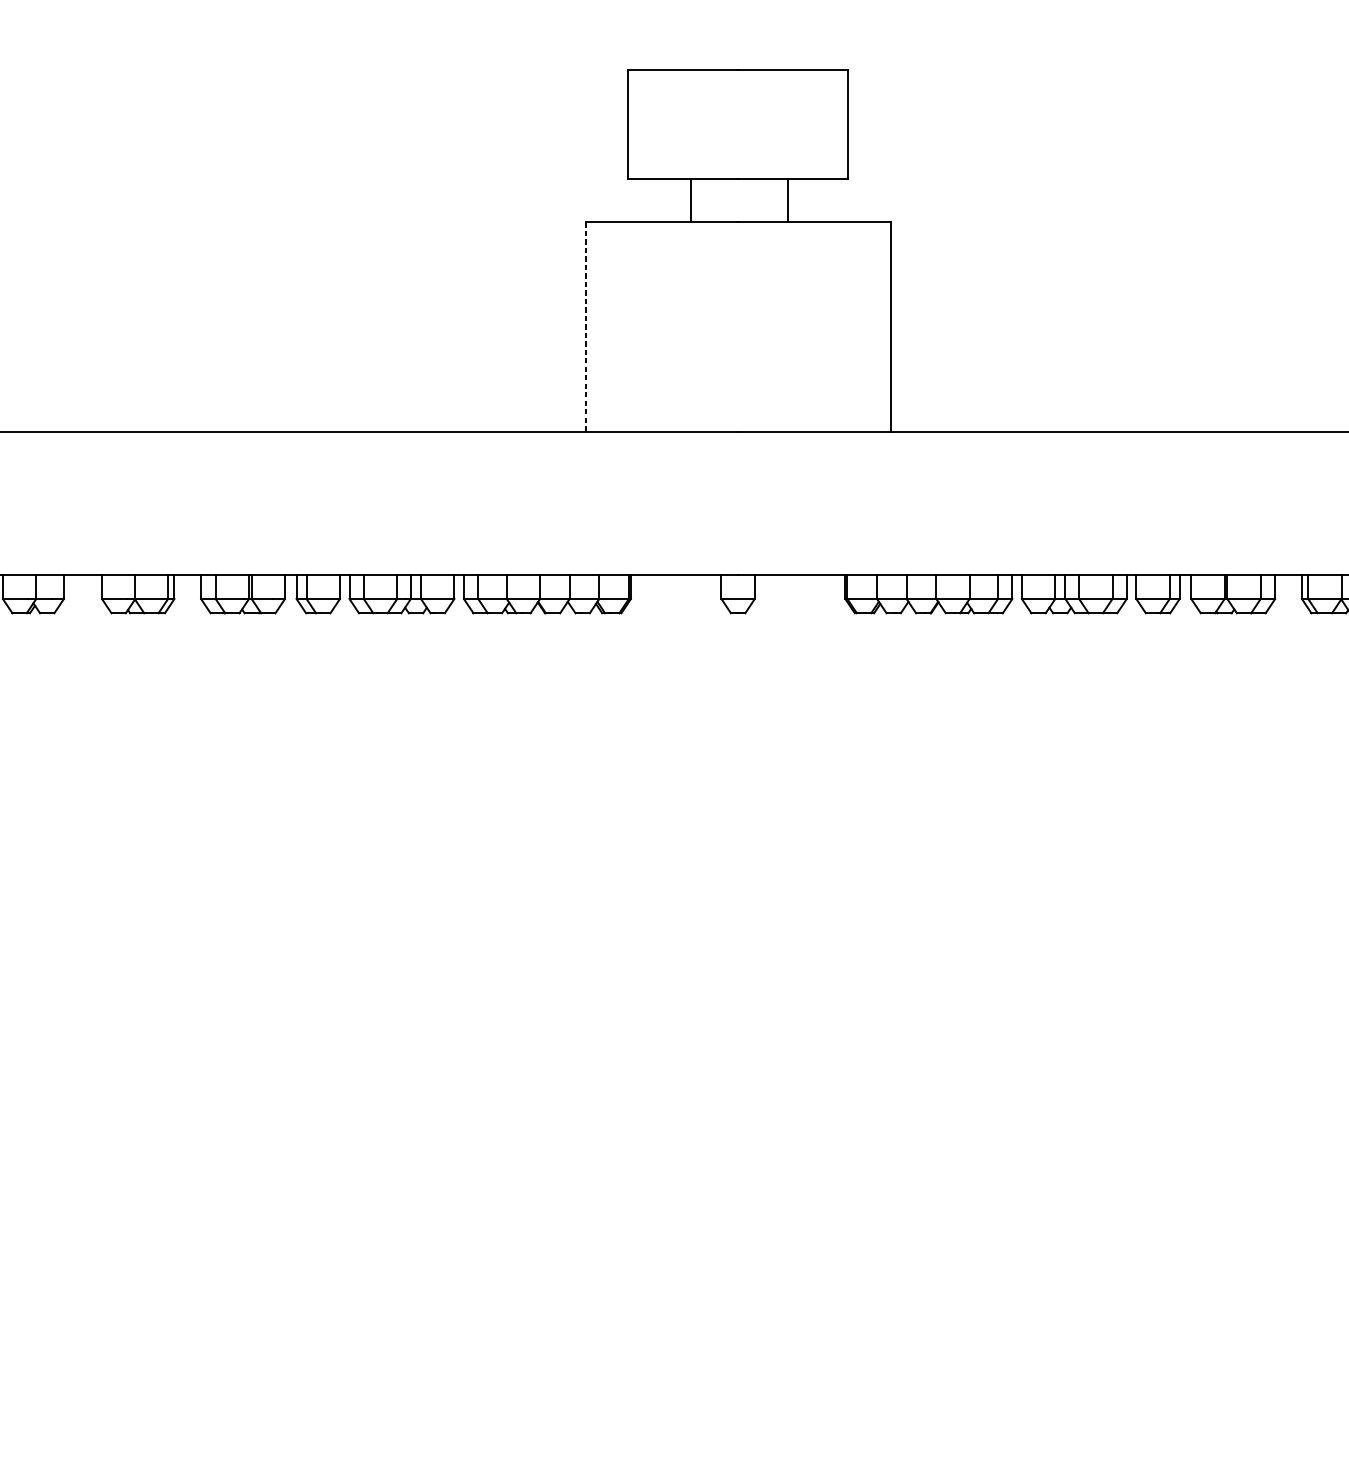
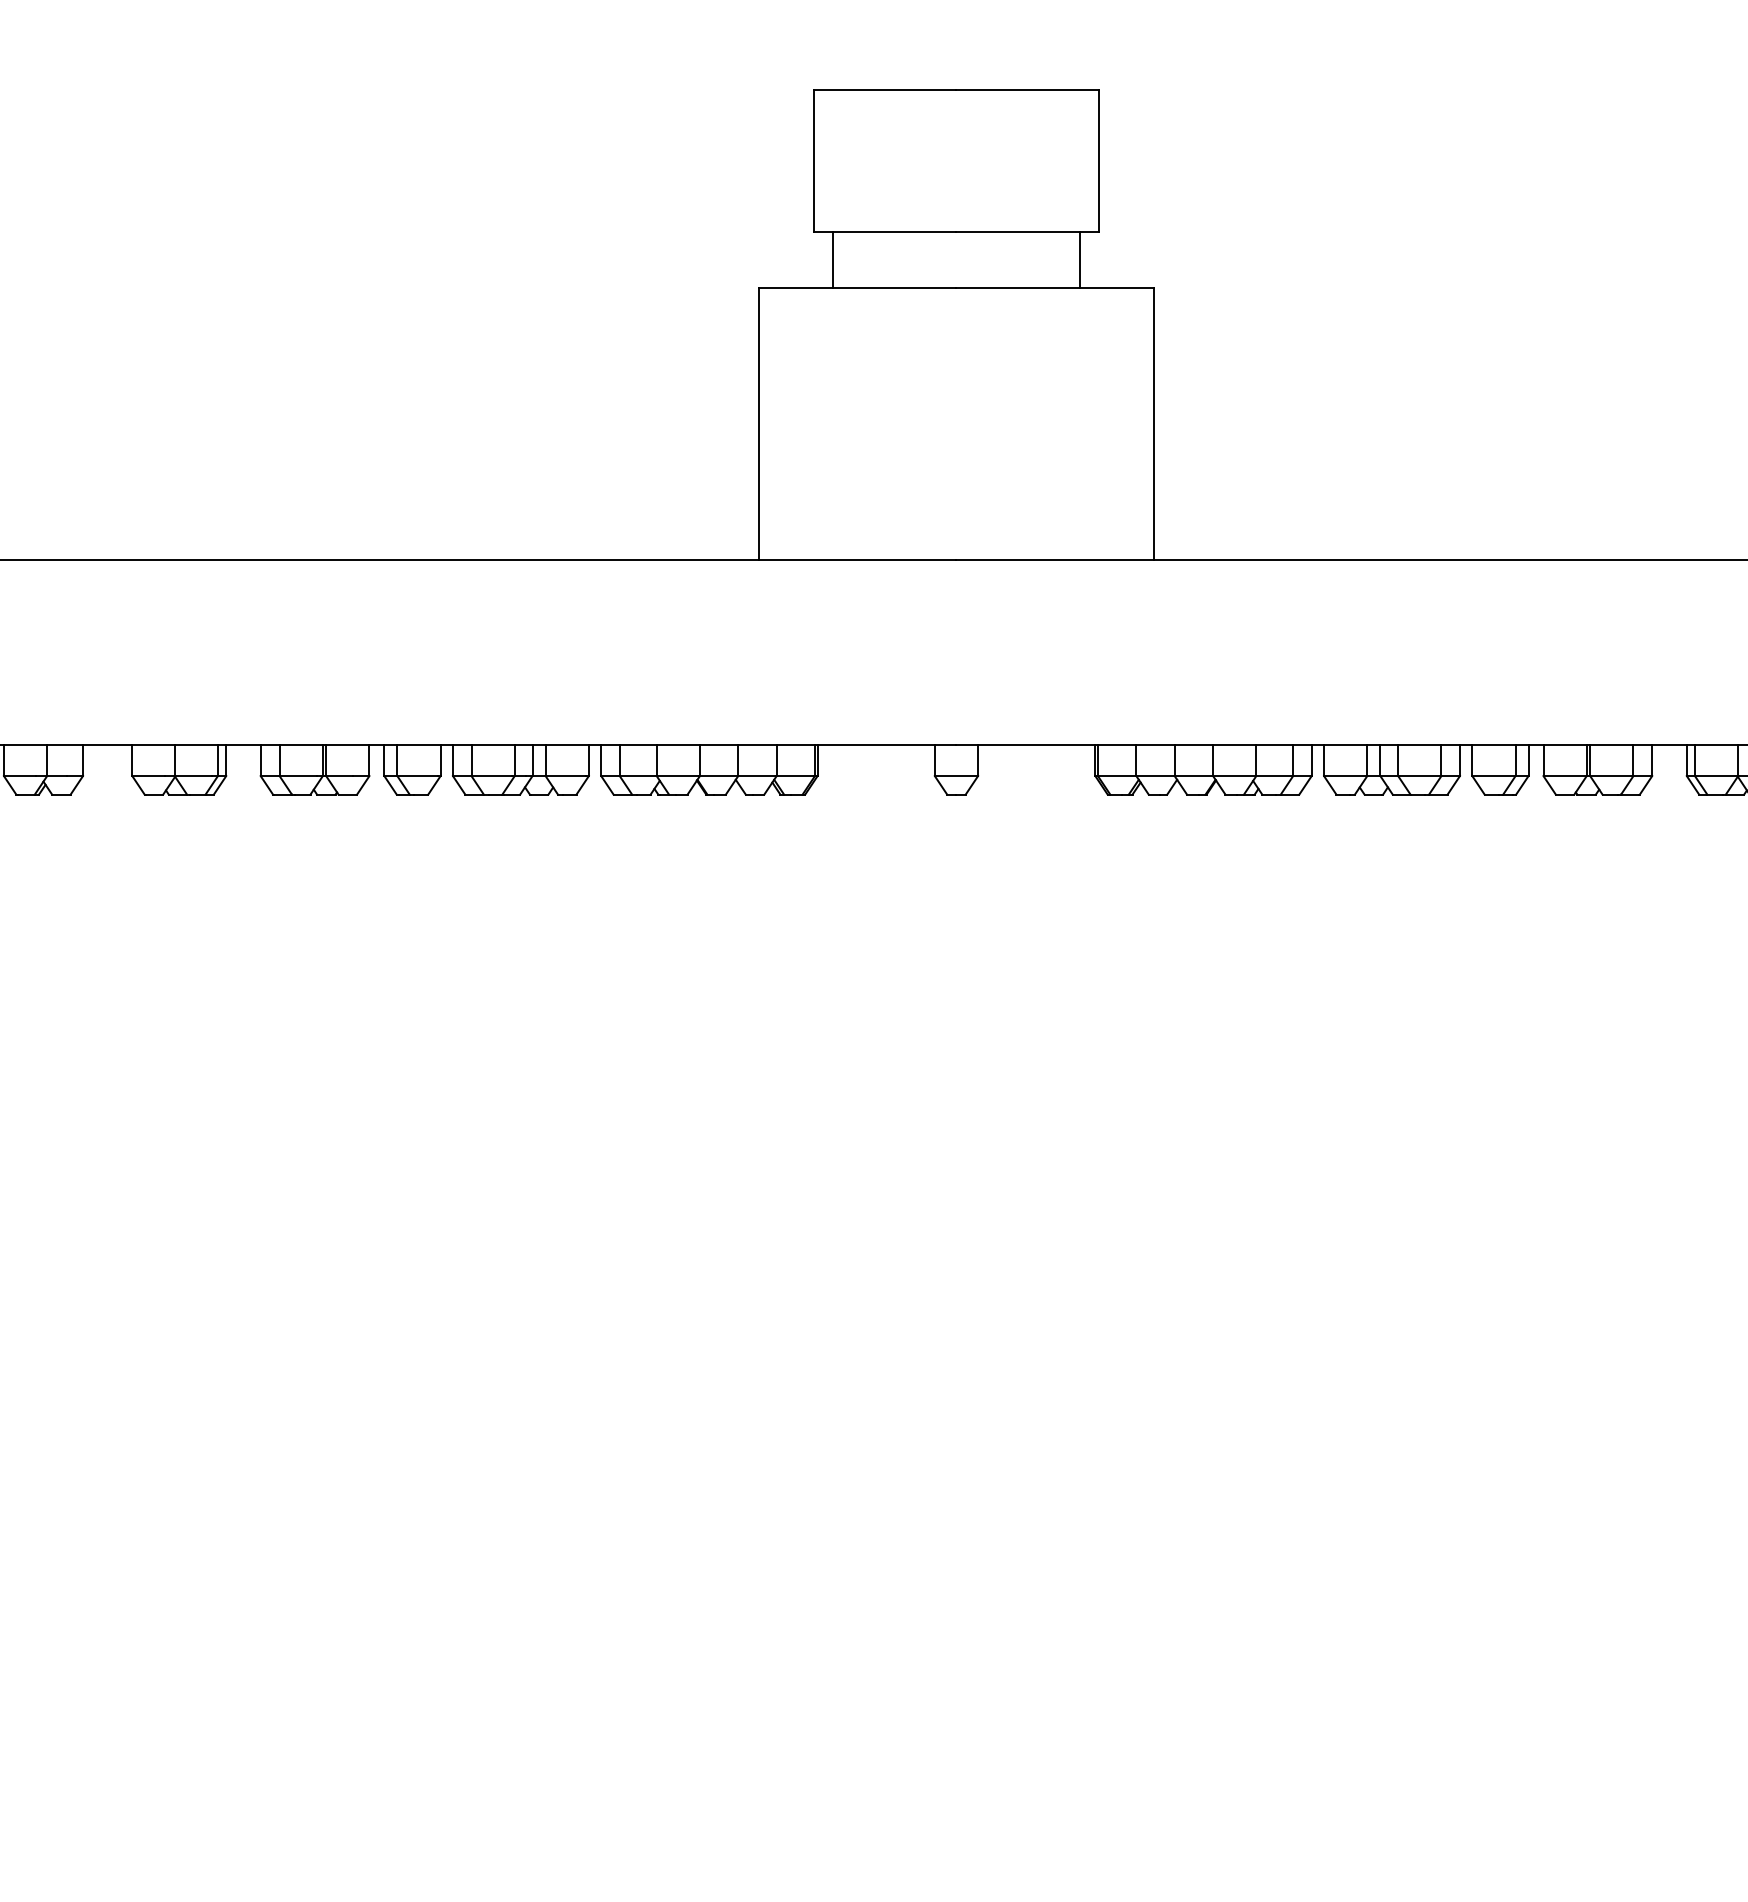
line: (690, 201) -> (832, 260), moved
line: (788, 201) -> (1080, 260), moved
line: (585, 326) -> (758, 423), dashed -> solid

